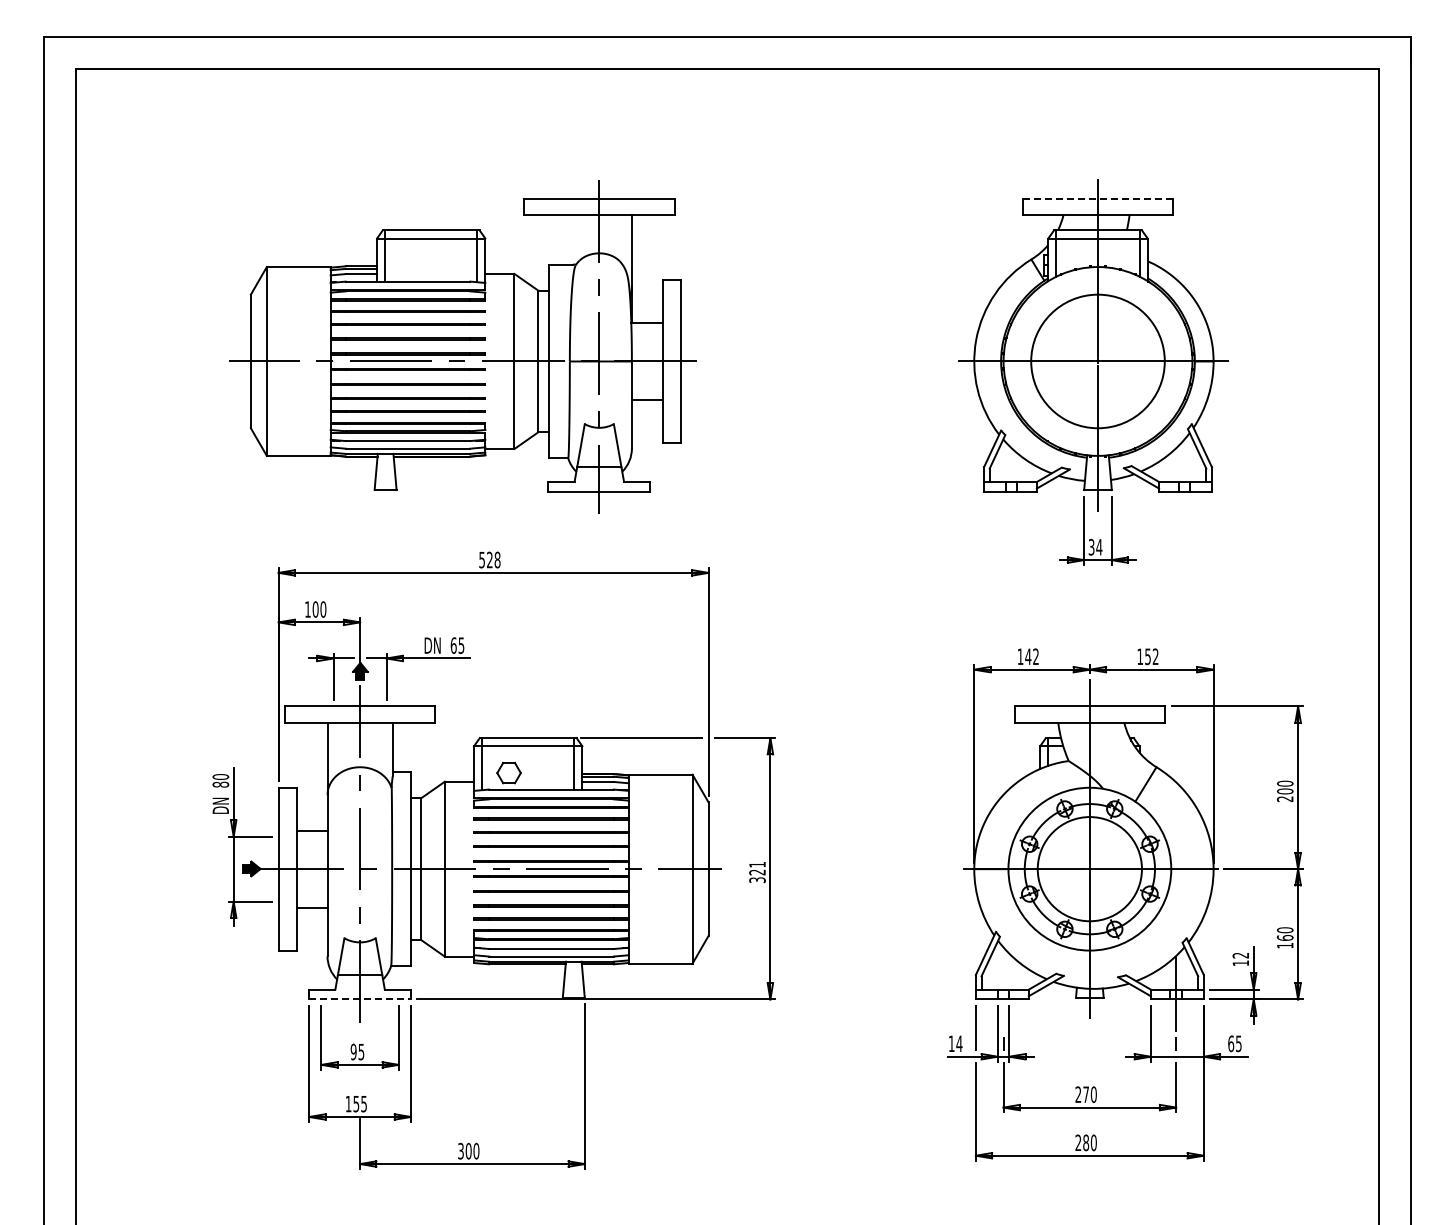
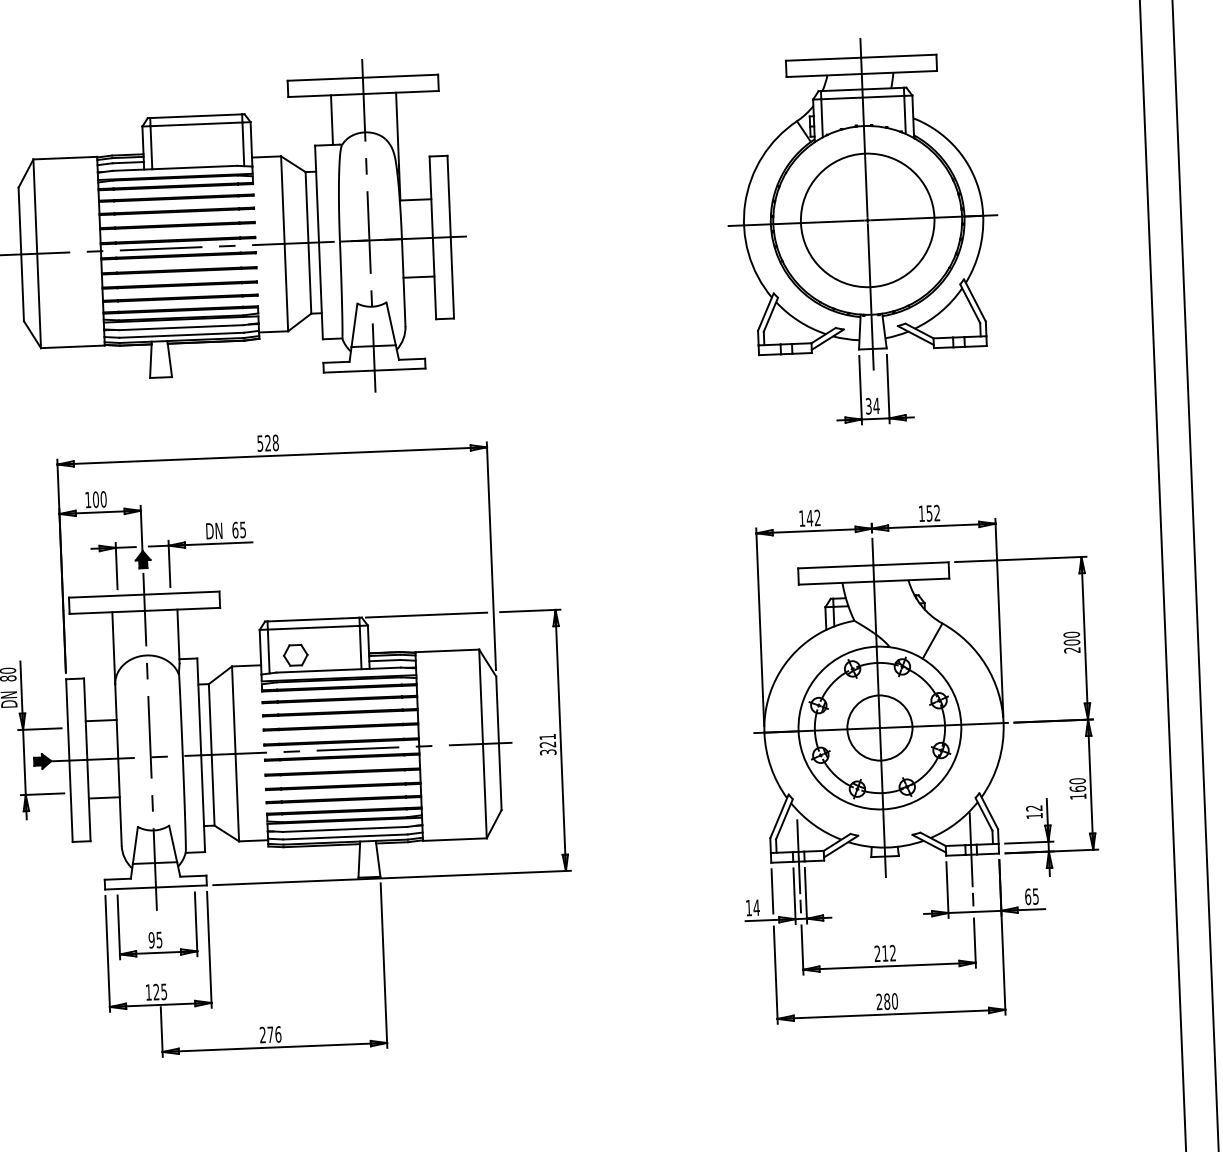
line: (1098, 198) -> (861, 57), dashed -> solid
line: (566, 239) -> (331, 119), added
circle: (1089, 868) -> (879, 727), size x0.62
line: (1003, 994) -> (798, 856), added
line: (360, 999) -> (156, 887), dashed -> solid
text: (1089, 1094) -> (888, 953), 270 -> 212
text: (356, 1103) -> (156, 991), 155 -> 125
text: (468, 1150) -> (270, 1034), 300 -> 276

